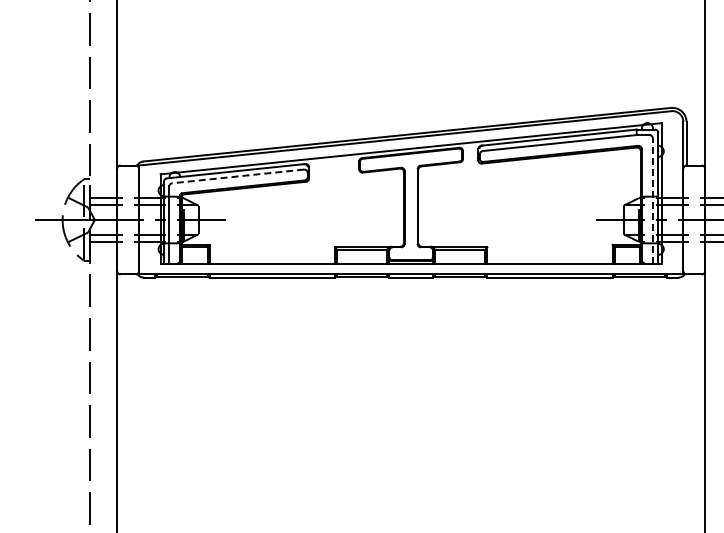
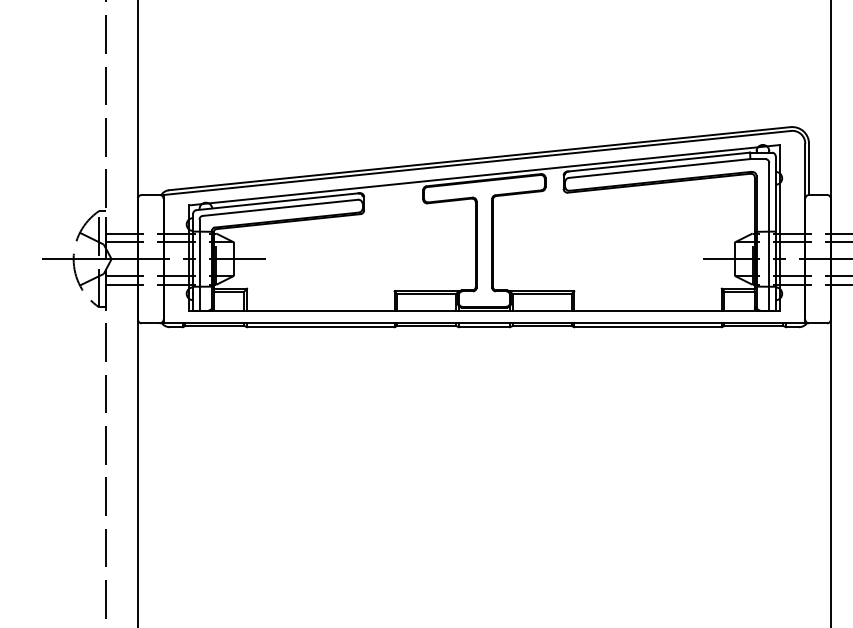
line: (237, 176) -> (279, 207), dashed -> solid
line: (652, 200) -> (768, 236), dashed -> solid

